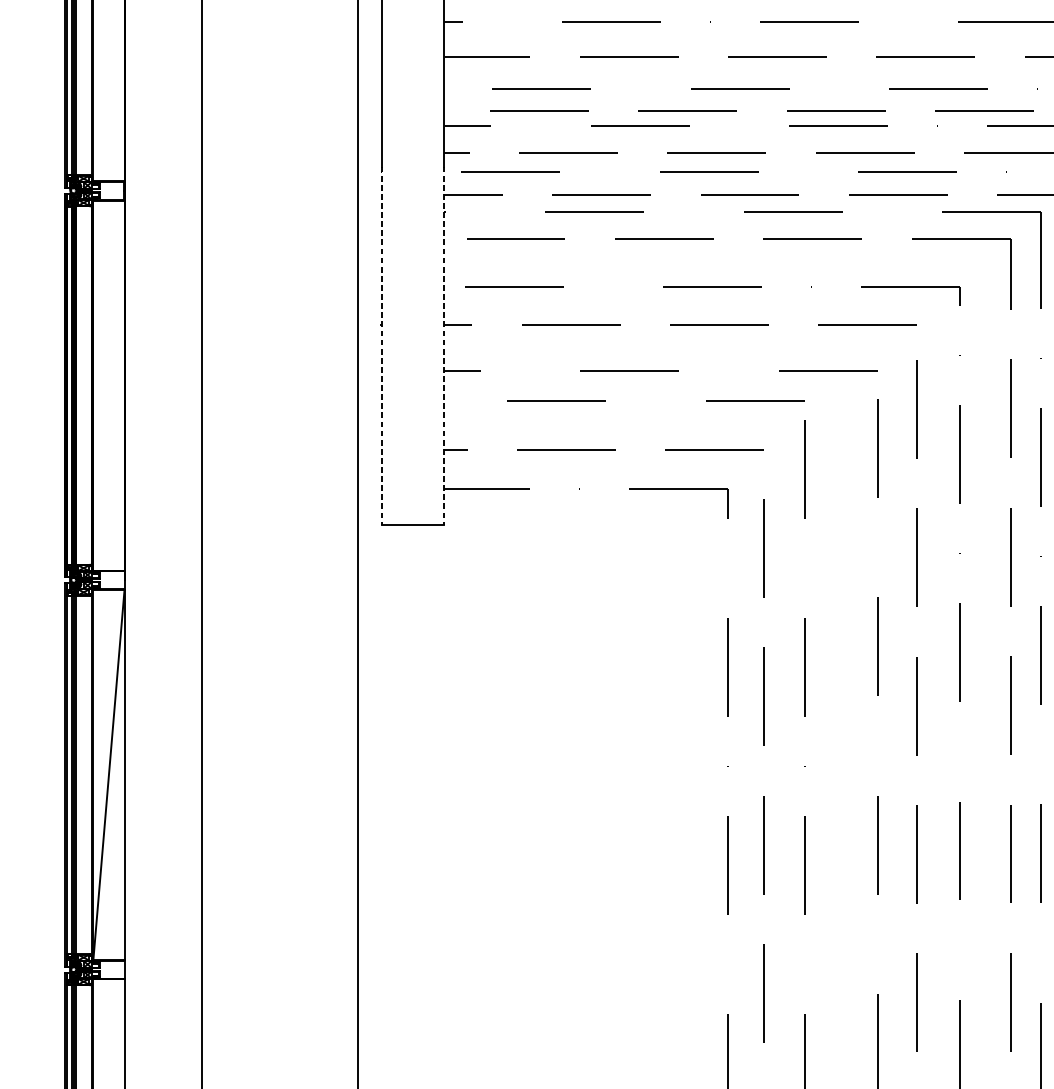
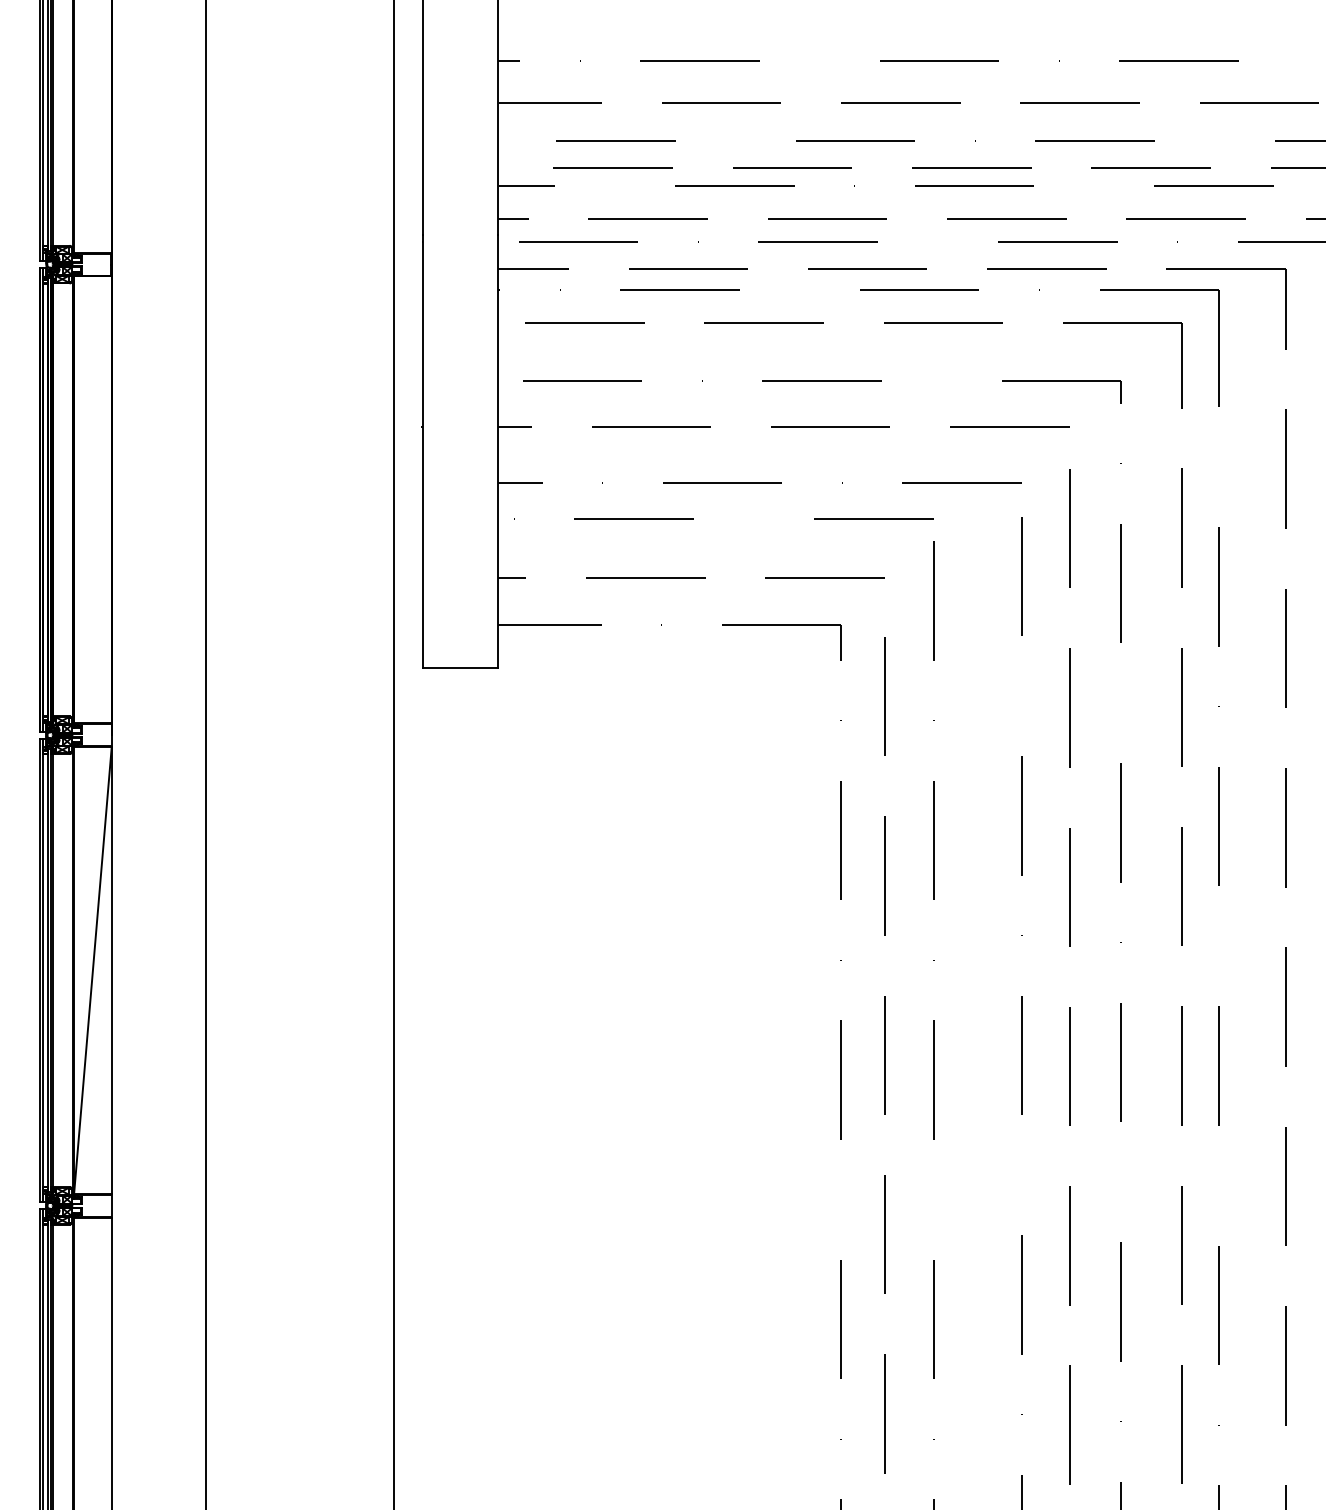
line: (382, 345) -> (423, 451), dashed -> solid
line: (444, 345) -> (498, 451), dashed -> solid

